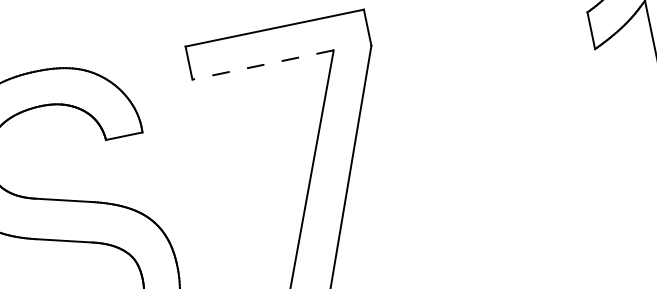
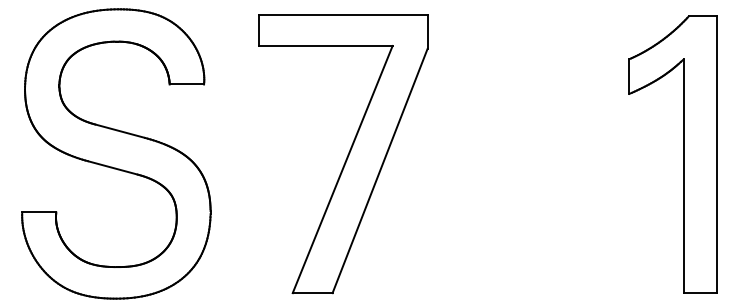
line: (262, 65) -> (325, 46), dashed -> solid

